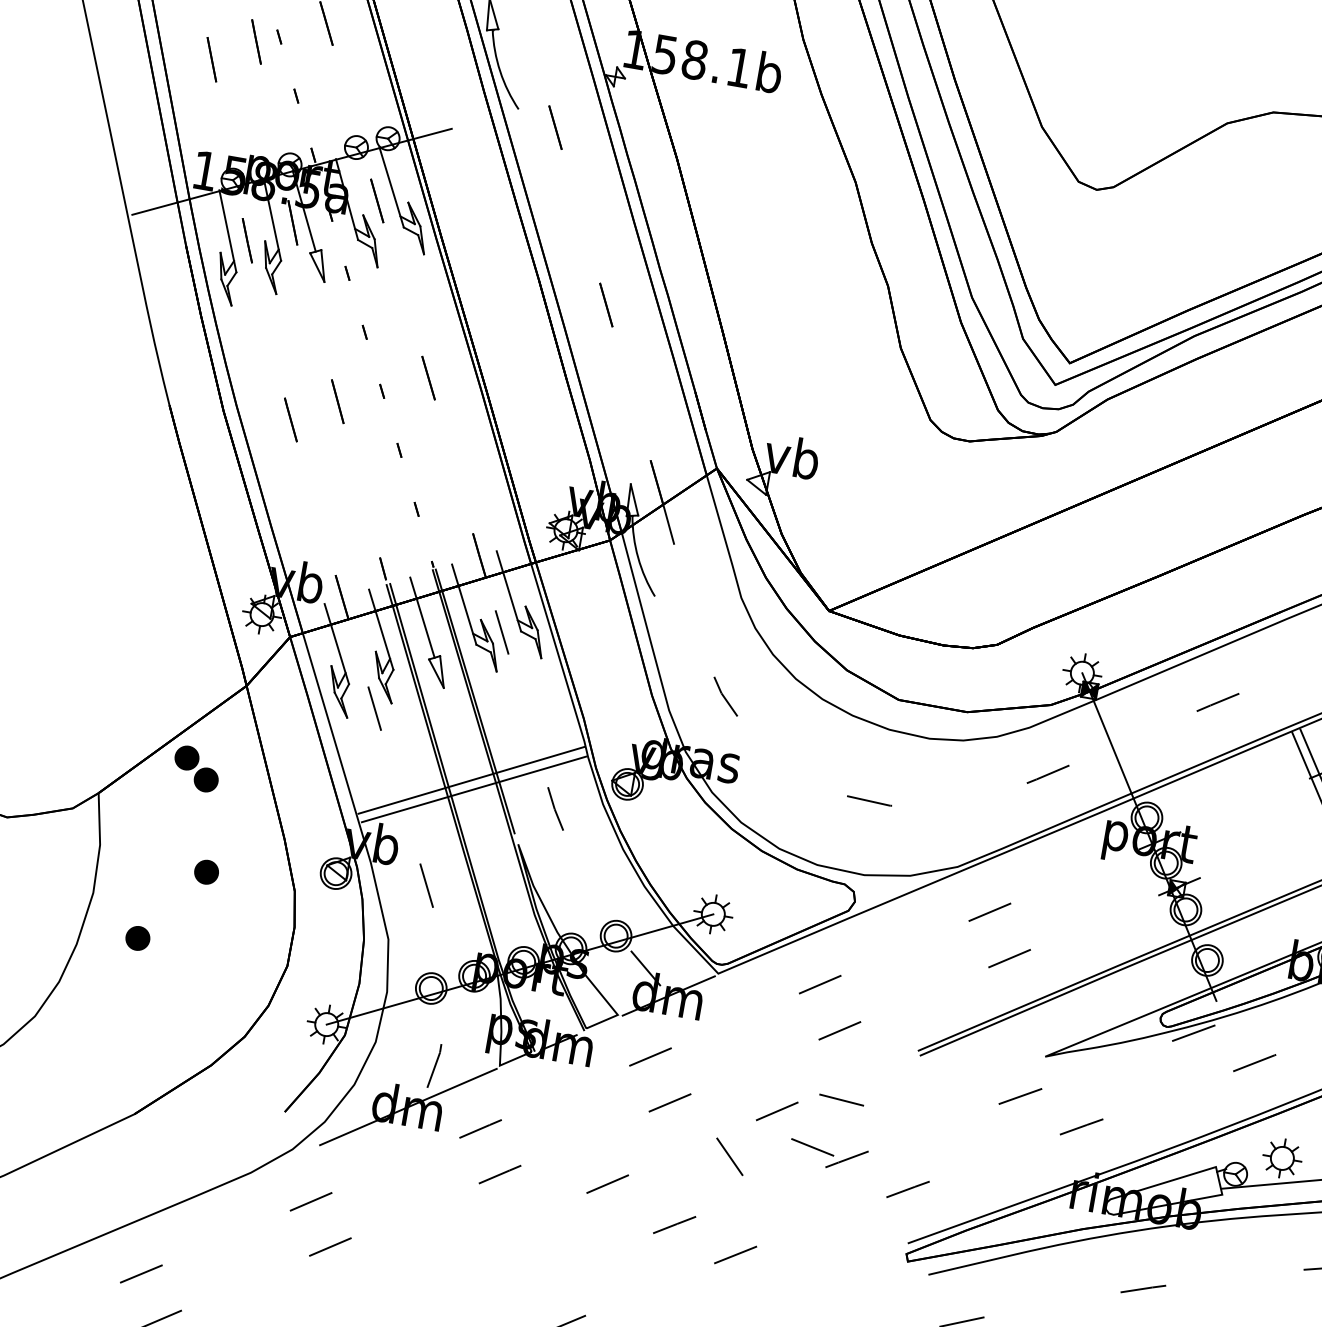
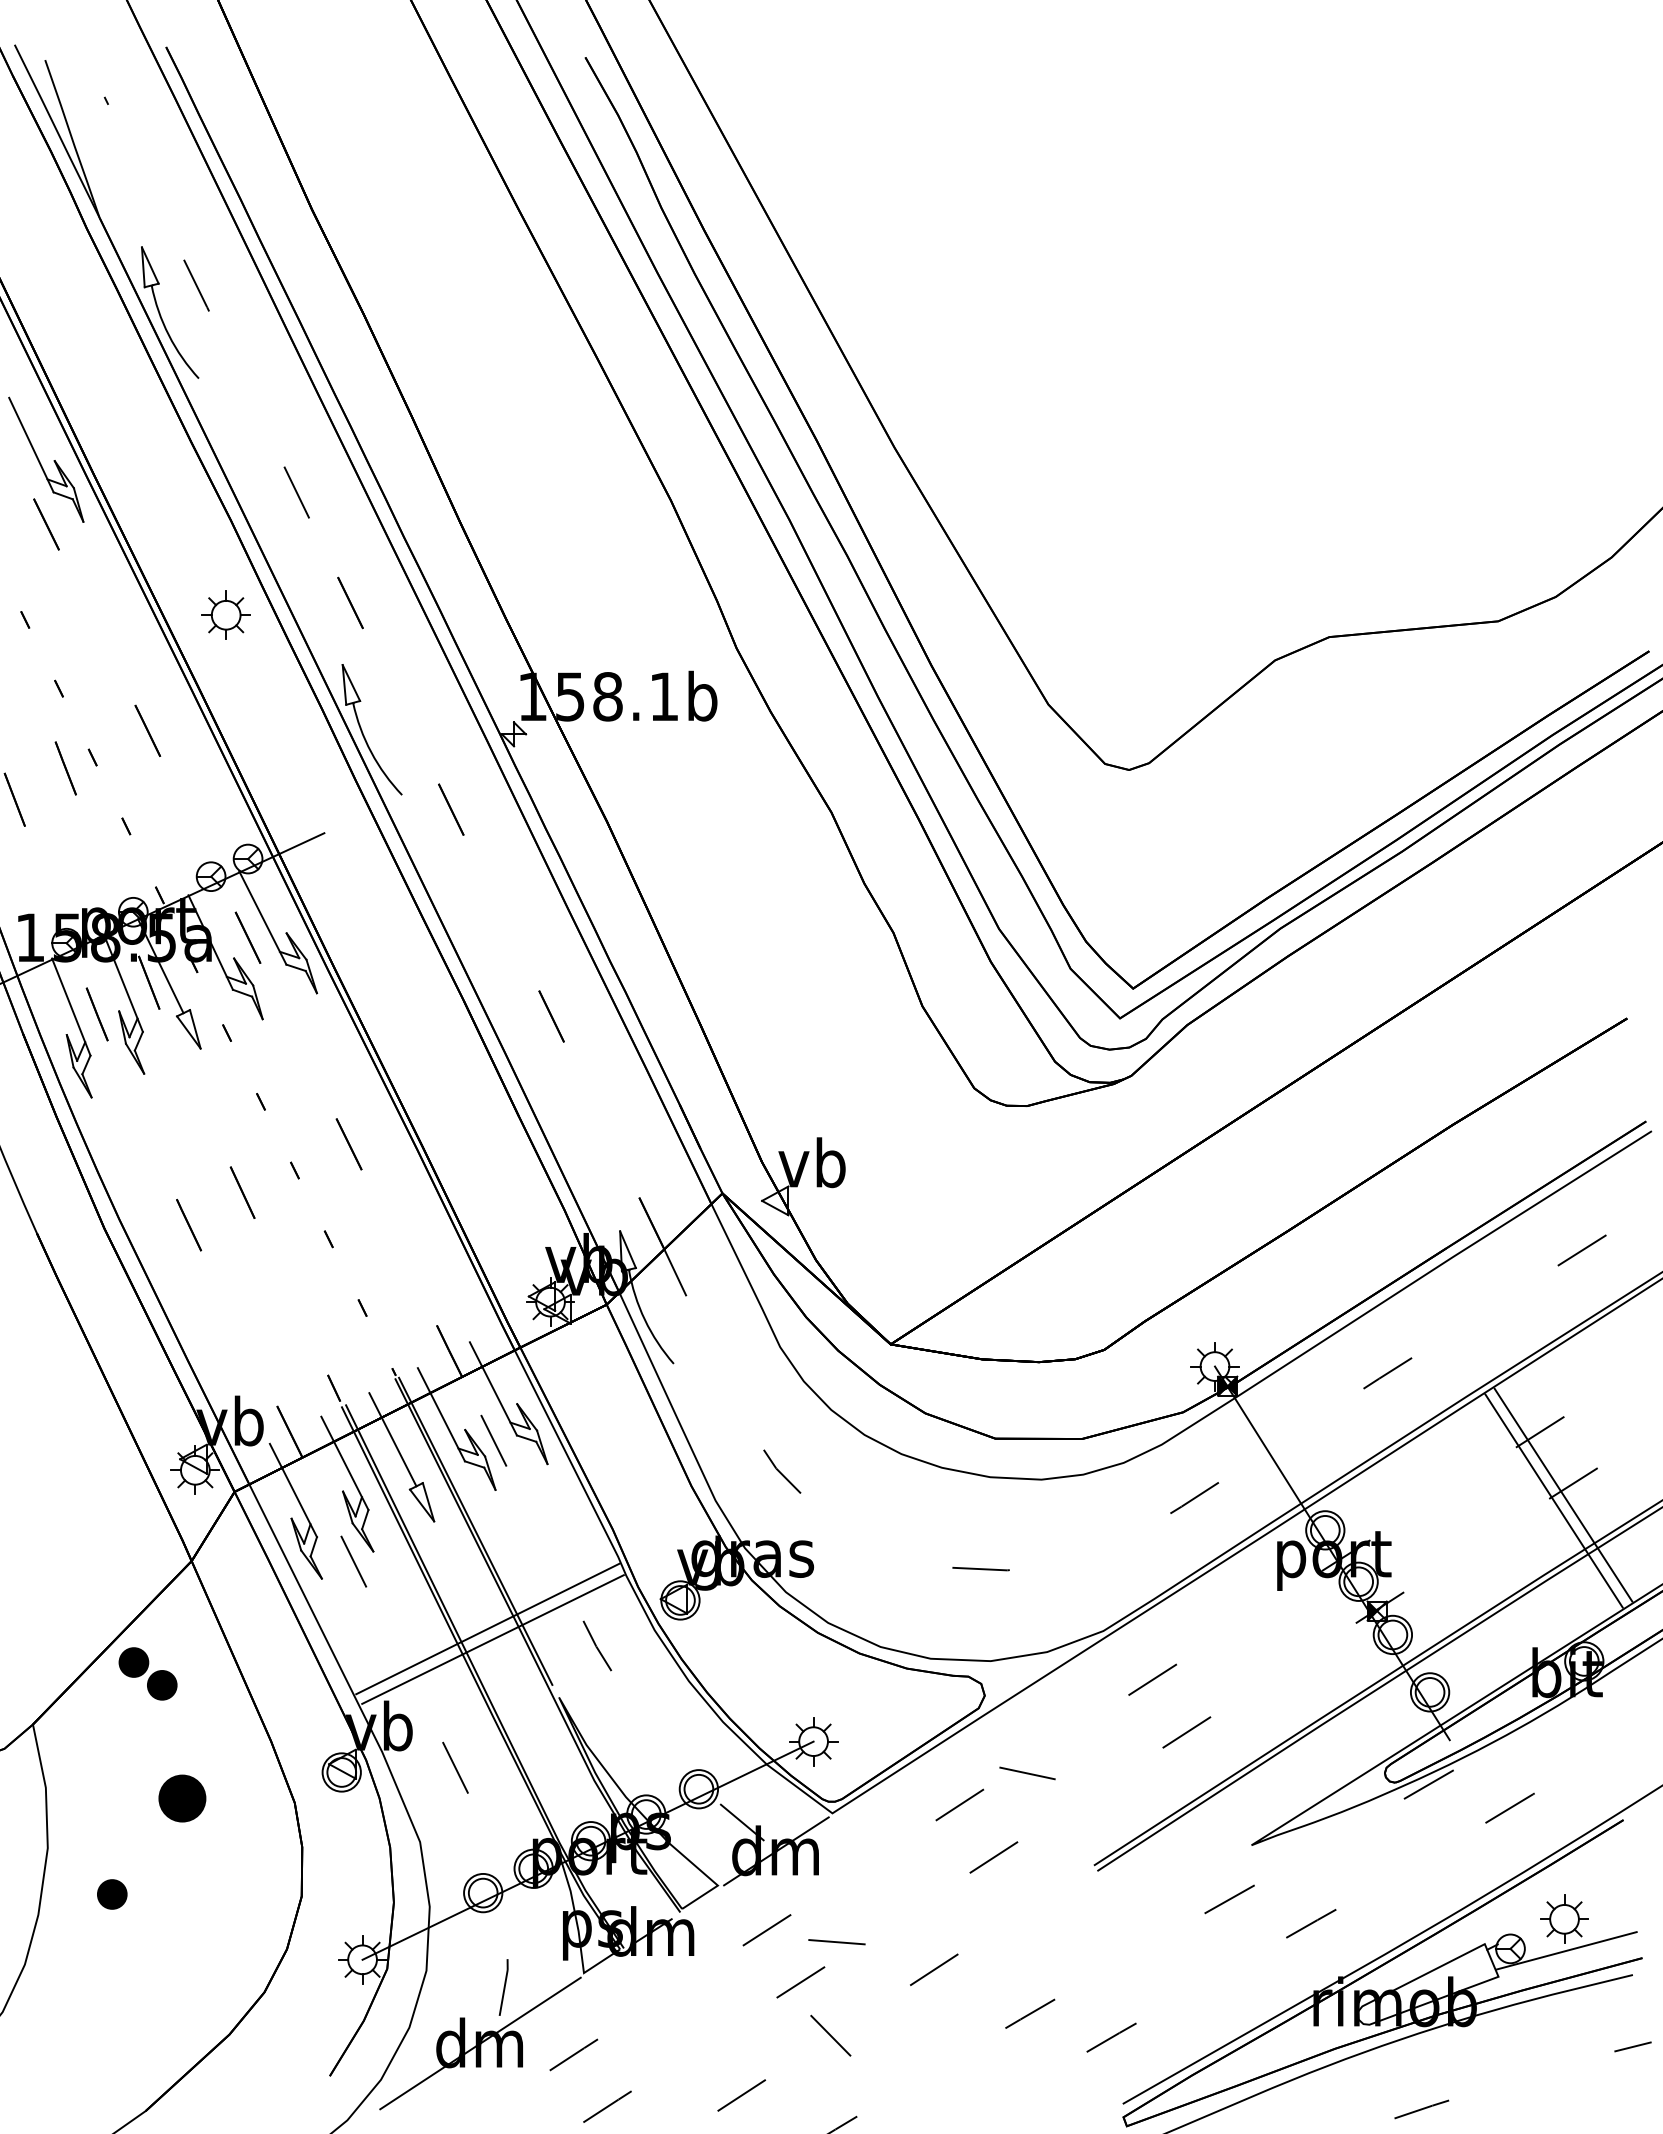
part: (206, 872) -> (182, 1798), size x1.6
line: (841, 1100) -> (836, 1942), moved
line: (812, 1147) -> (1027, 1773), moved
line: (729, 1156) -> (830, 2035), moved

